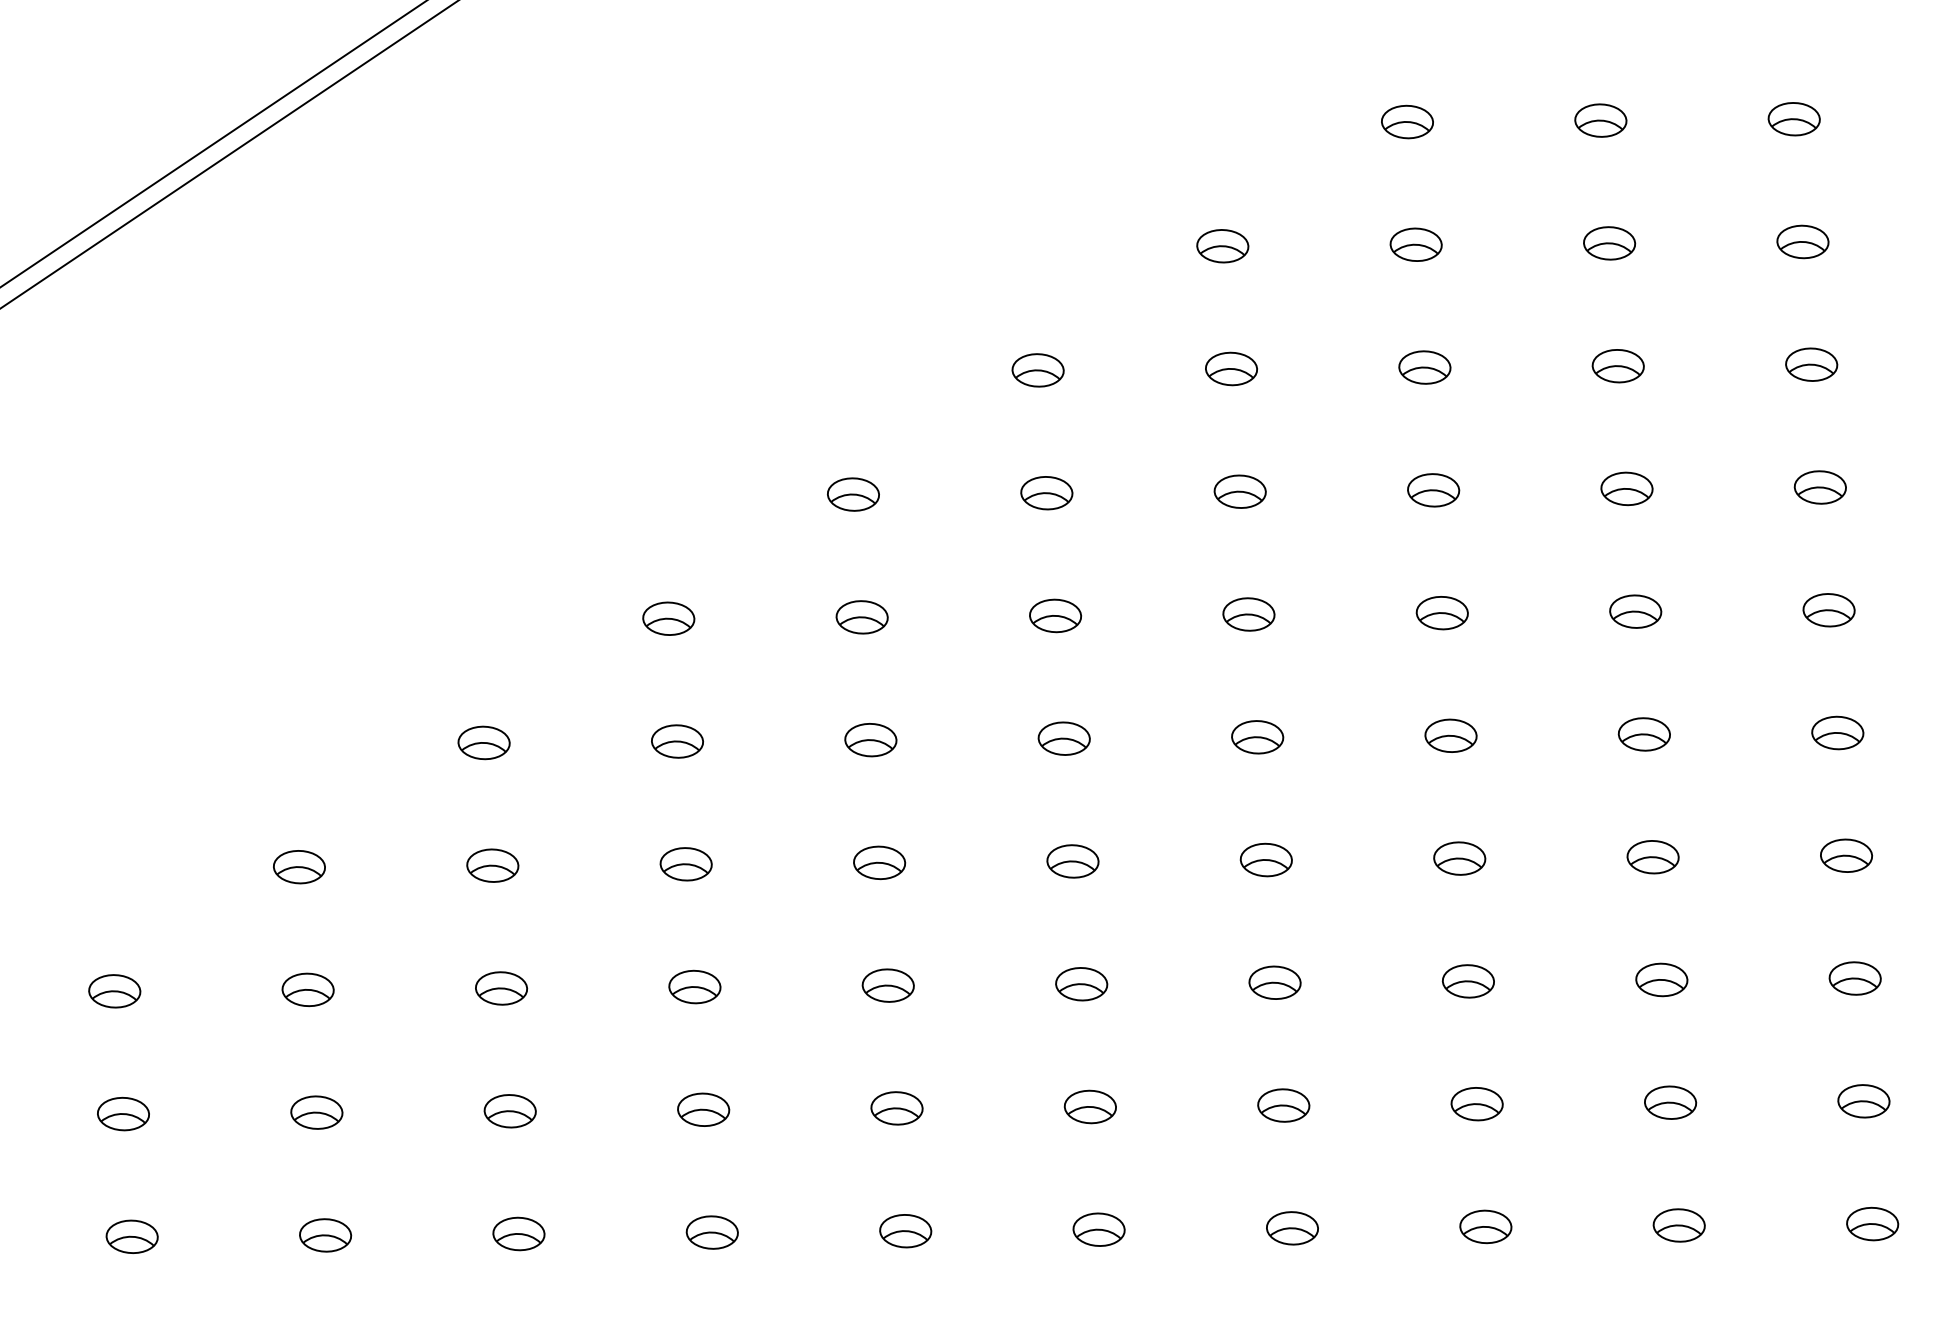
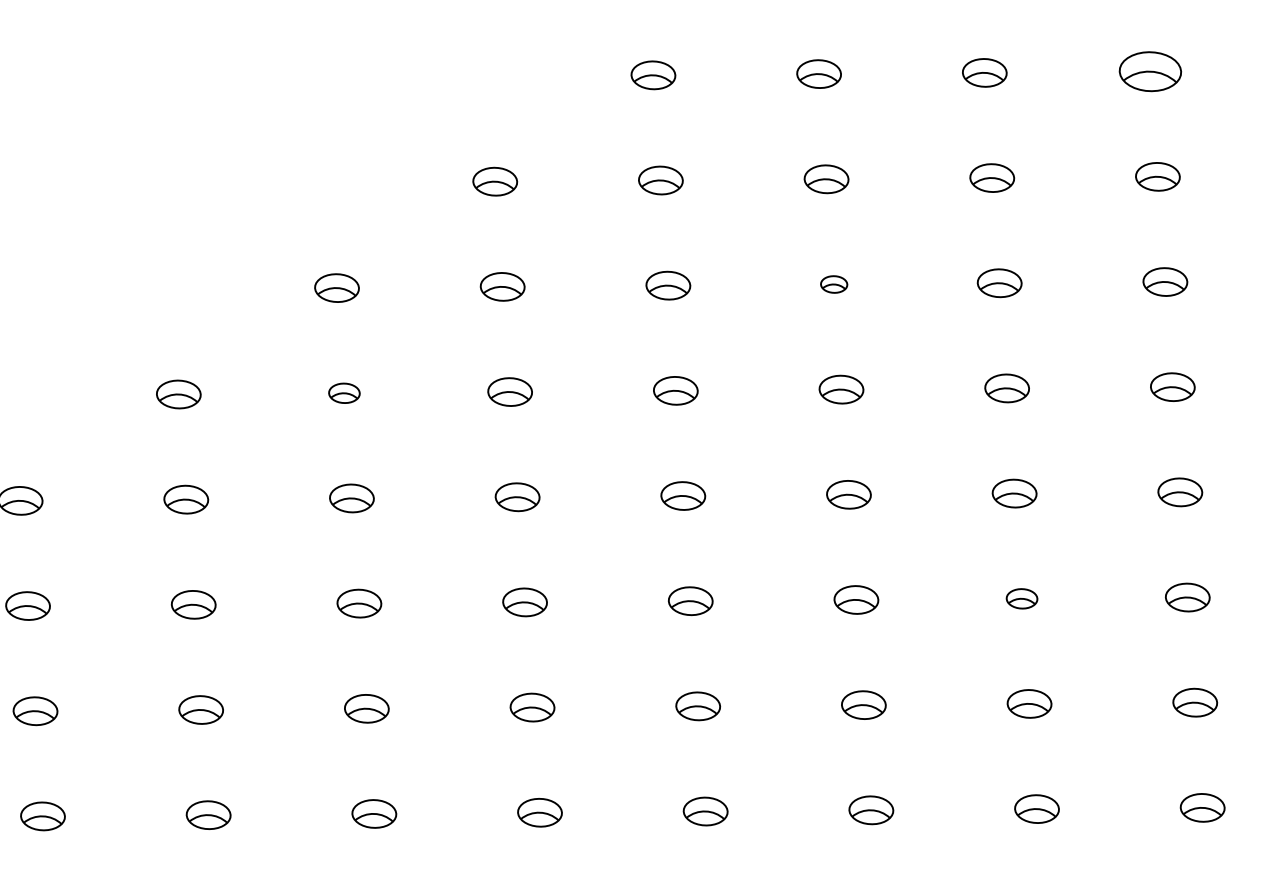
part: (1802, 241) -> (1150, 71), size x1.4
part: (1433, 490) -> (833, 284), size x0.6
part: (861, 617) -> (343, 393), size x0.7
part: (1652, 857) -> (1021, 599), size x0.7

